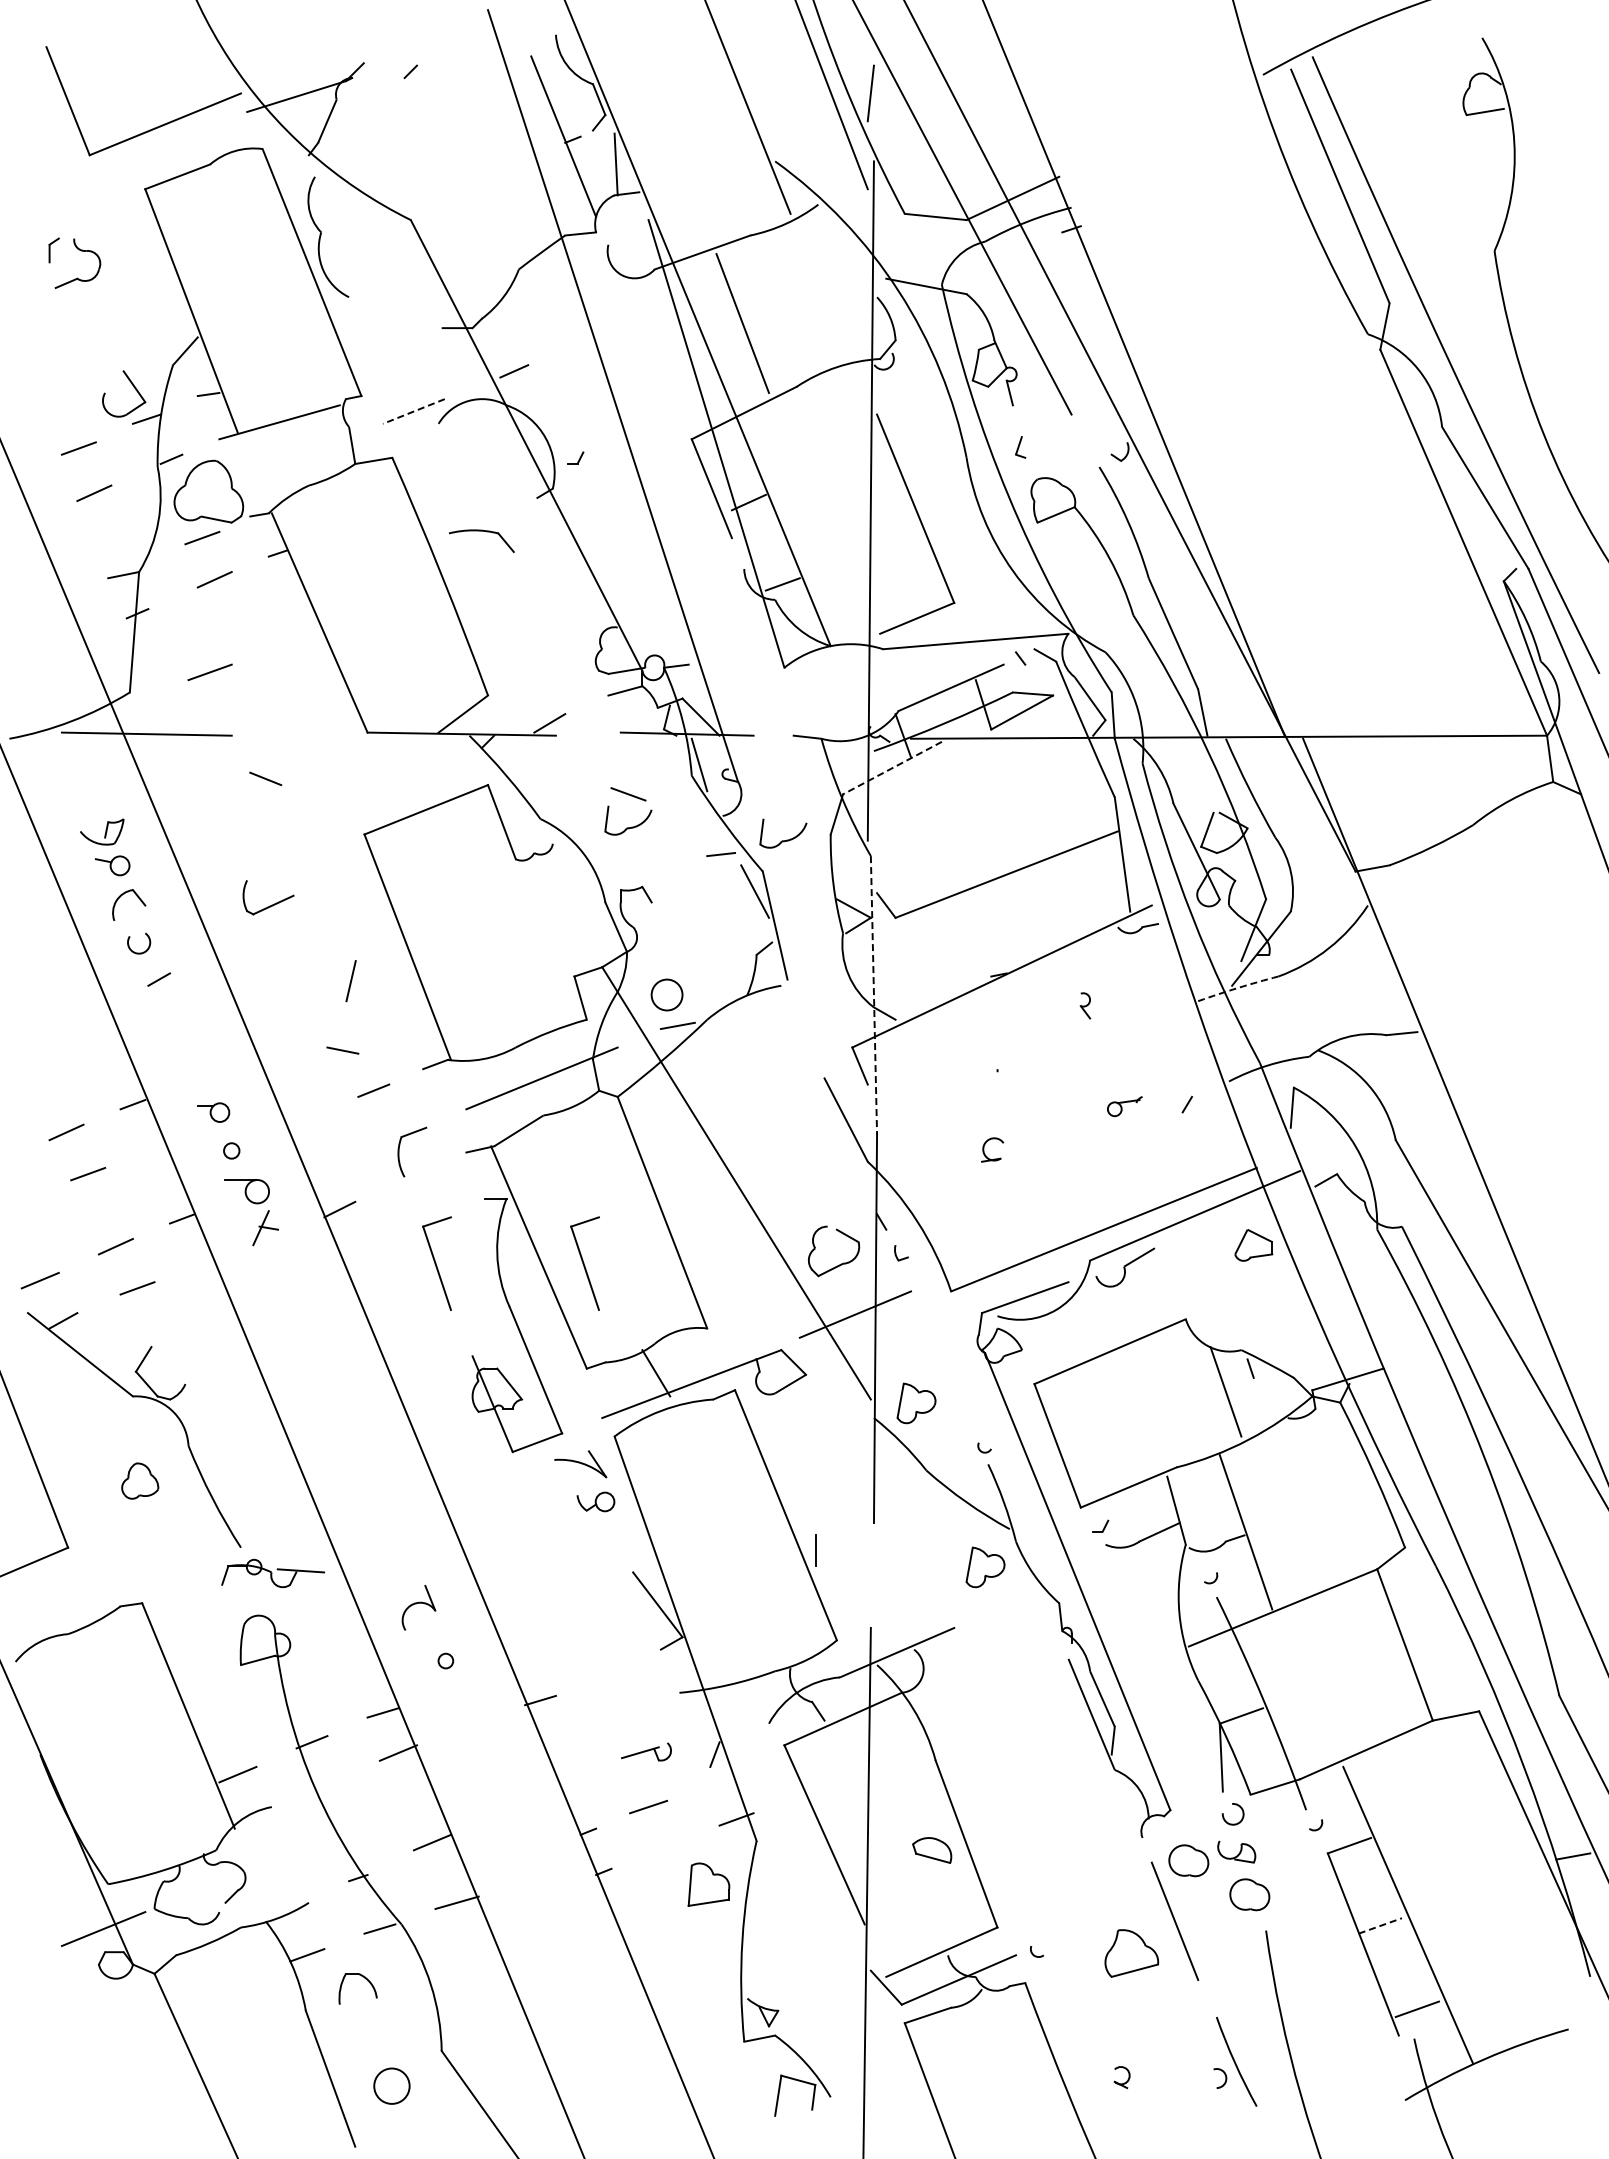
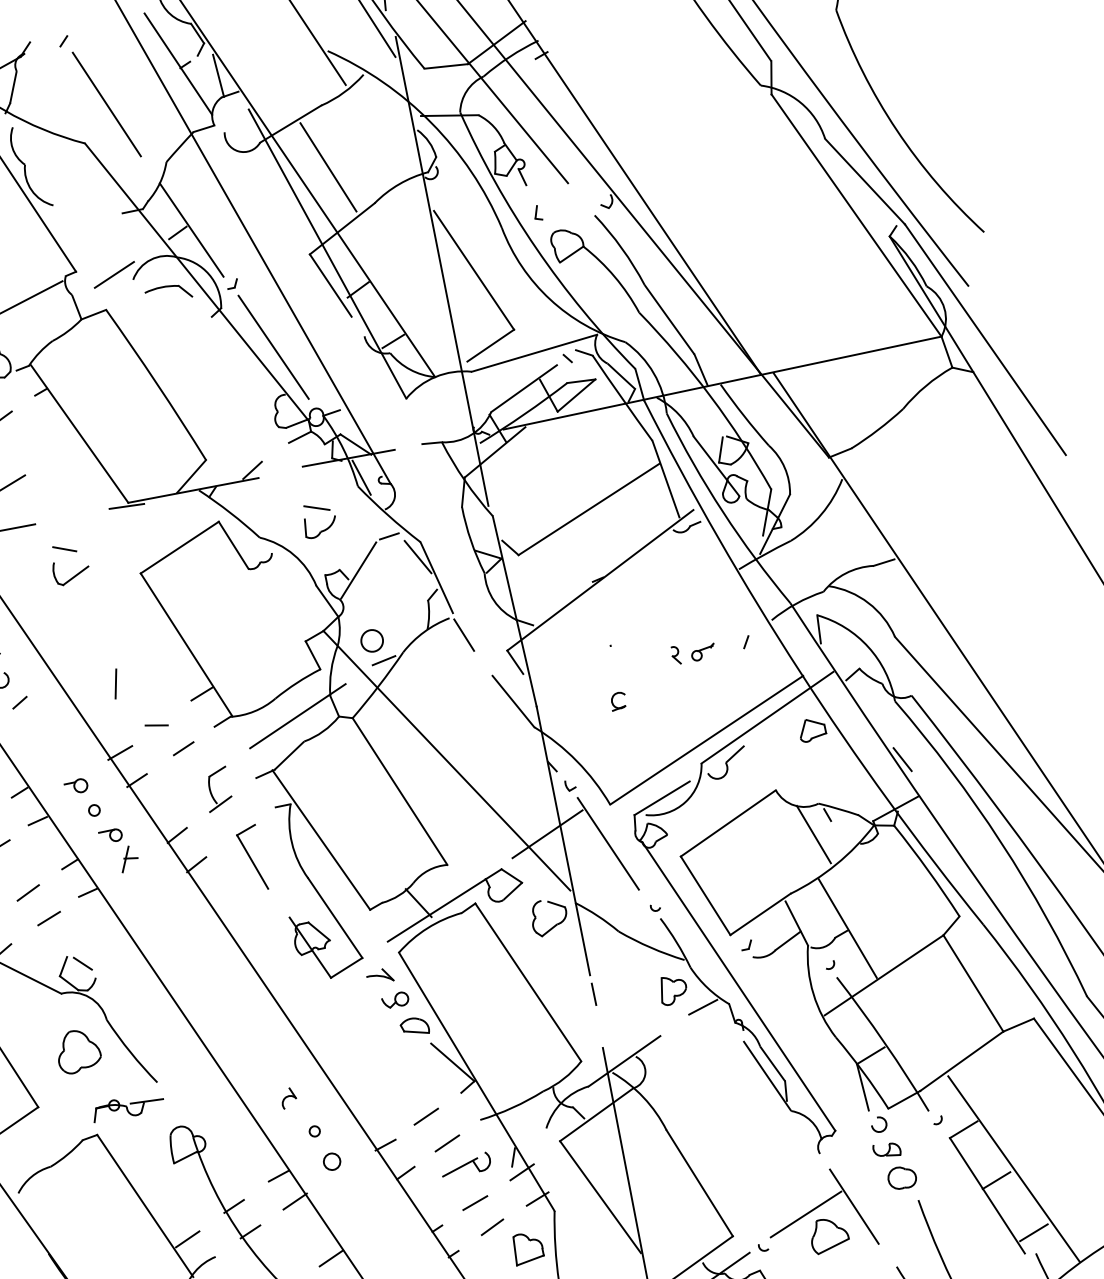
line: (452, 172) -> (106, 104), added
line: (534, 371) -> (191, 230), added
line: (413, 411) -> (114, 274), dashed -> solid
part: (481, 531) -> (166, 287), moved
line: (614, 557) -> (273, 346), added
line: (364, 736) -> (126, 505), added
line: (892, 768) -> (495, 452), dashed -> solid
part: (786, 839) -> (432, 516), removed
line: (668, 893) -> (358, 570), added
part: (271, 904) -> (74, 575), moved
line: (350, 981) -> (115, 684), moved
arc: (1238, 988) -> (764, 554), dashed -> solid
line: (873, 995) -> (514, 611), dashed -> solid
part: (1085, 1005) -> (675, 655), moved
line: (796, 1013) -> (463, 635), added
line: (415, 1019) -> (202, 693), added
line: (283, 1078) -> (119, 753), added
line: (299, 1121) -> (136, 780), added
line: (149, 1149) -> (37, 821), added
line: (409, 1178) -> (220, 804), added
part: (247, 1191) -> (111, 836), size x0.71
line: (357, 1255) -> (196, 864), added
line: (199, 1263) -> (88, 892), added
part: (584, 1263) -> (353, 837), removed
part: (841, 1263) -> (556, 924), moved
line: (1370, 1312) -> (902, 759), added
line: (936, 1345) -> (607, 843), added
line: (171, 1360) -> (82, 963), added
part: (916, 1403) -> (602, 886), removed
part: (581, 1464) -> (380, 976), size x0.71
part: (140, 1480) -> (78, 1050), size x1.67
line: (815, 1550) -> (593, 994), moved
part: (272, 1573) -> (127, 1107), moved
line: (1021, 1600) -> (702, 1007), added
part: (419, 1607) -> (288, 1098), size x0.62
line: (604, 1672) -> (425, 1116), added
circle: (460, 1707) -> (331, 1161), added
line: (626, 1715) -> (447, 1143), added
line: (560, 1745) -> (405, 1173), added
part: (646, 1751) -> (465, 1165), size x1.43
line: (722, 1777) -> (522, 1172), added
line: (327, 1782) -> (250, 1231), added
line: (665, 1845) -> (492, 1227), added
part: (932, 1850) -> (415, 1026), moved
part: (1188, 1860) -> (854, 1162), removed
line: (1105, 1917) -> (805, 1213), added
line: (1380, 1925) -> (996, 1180), dashed -> solid

